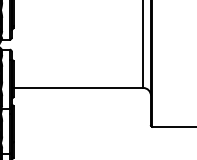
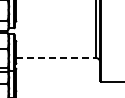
line: (77, 87) -> (55, 57), solid -> dashed

